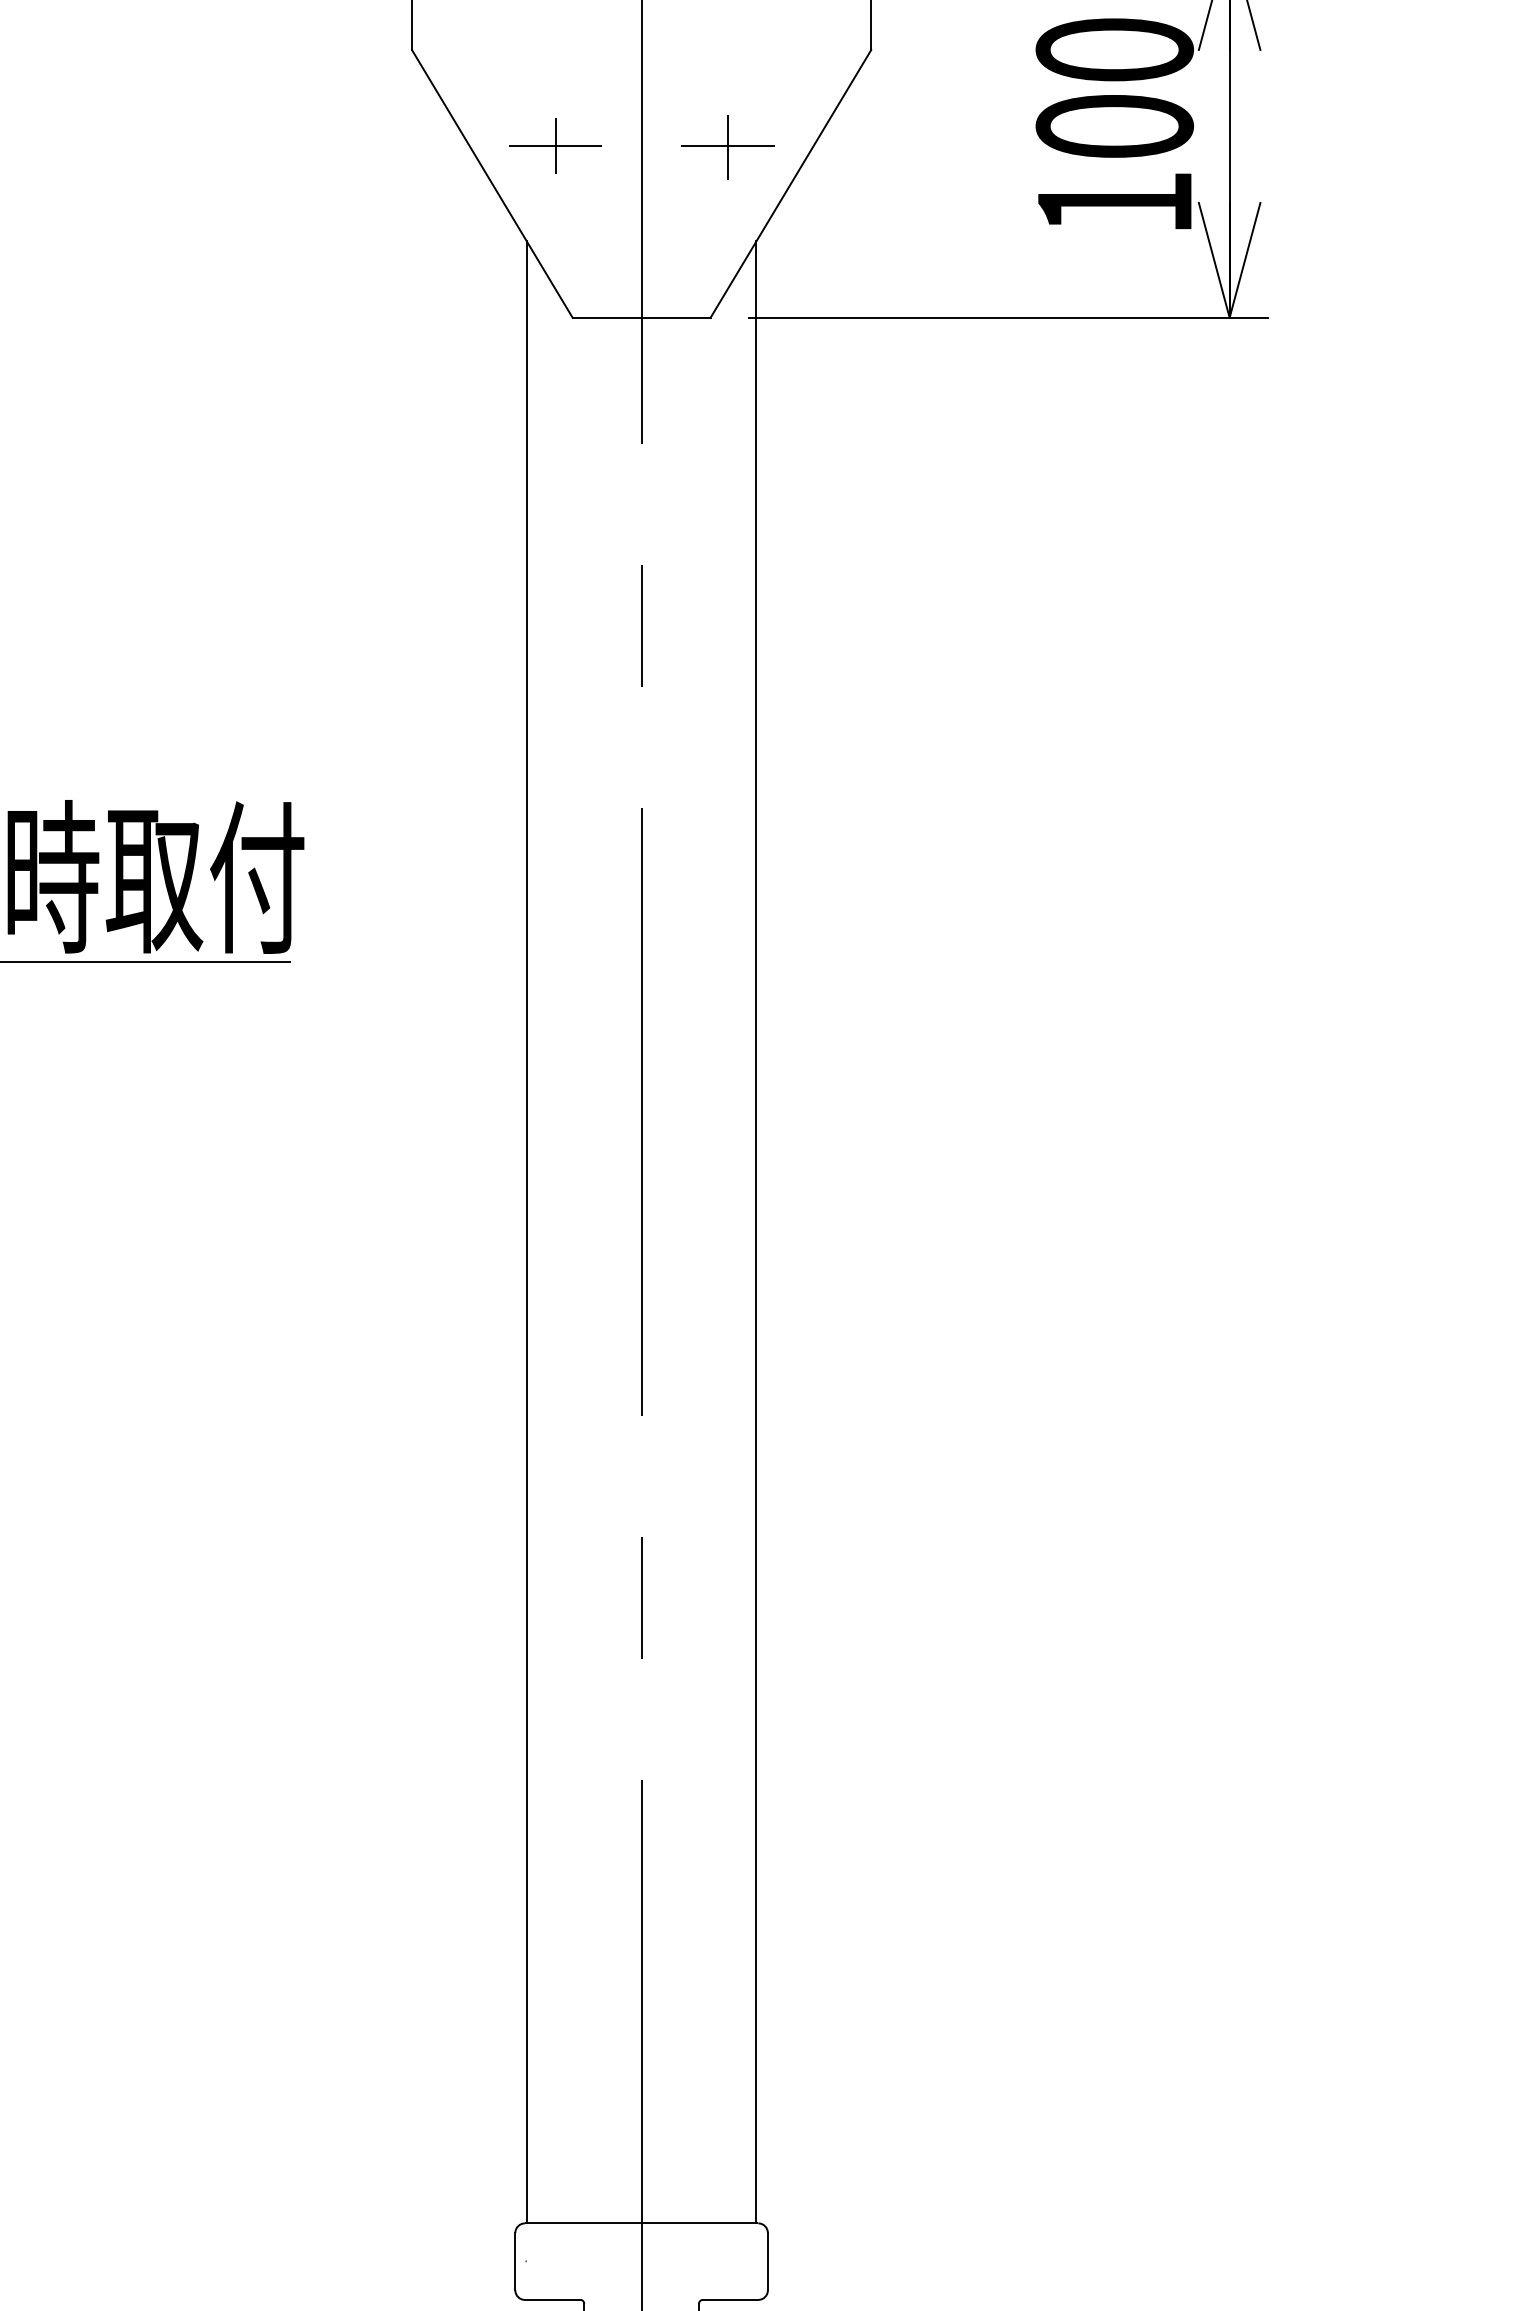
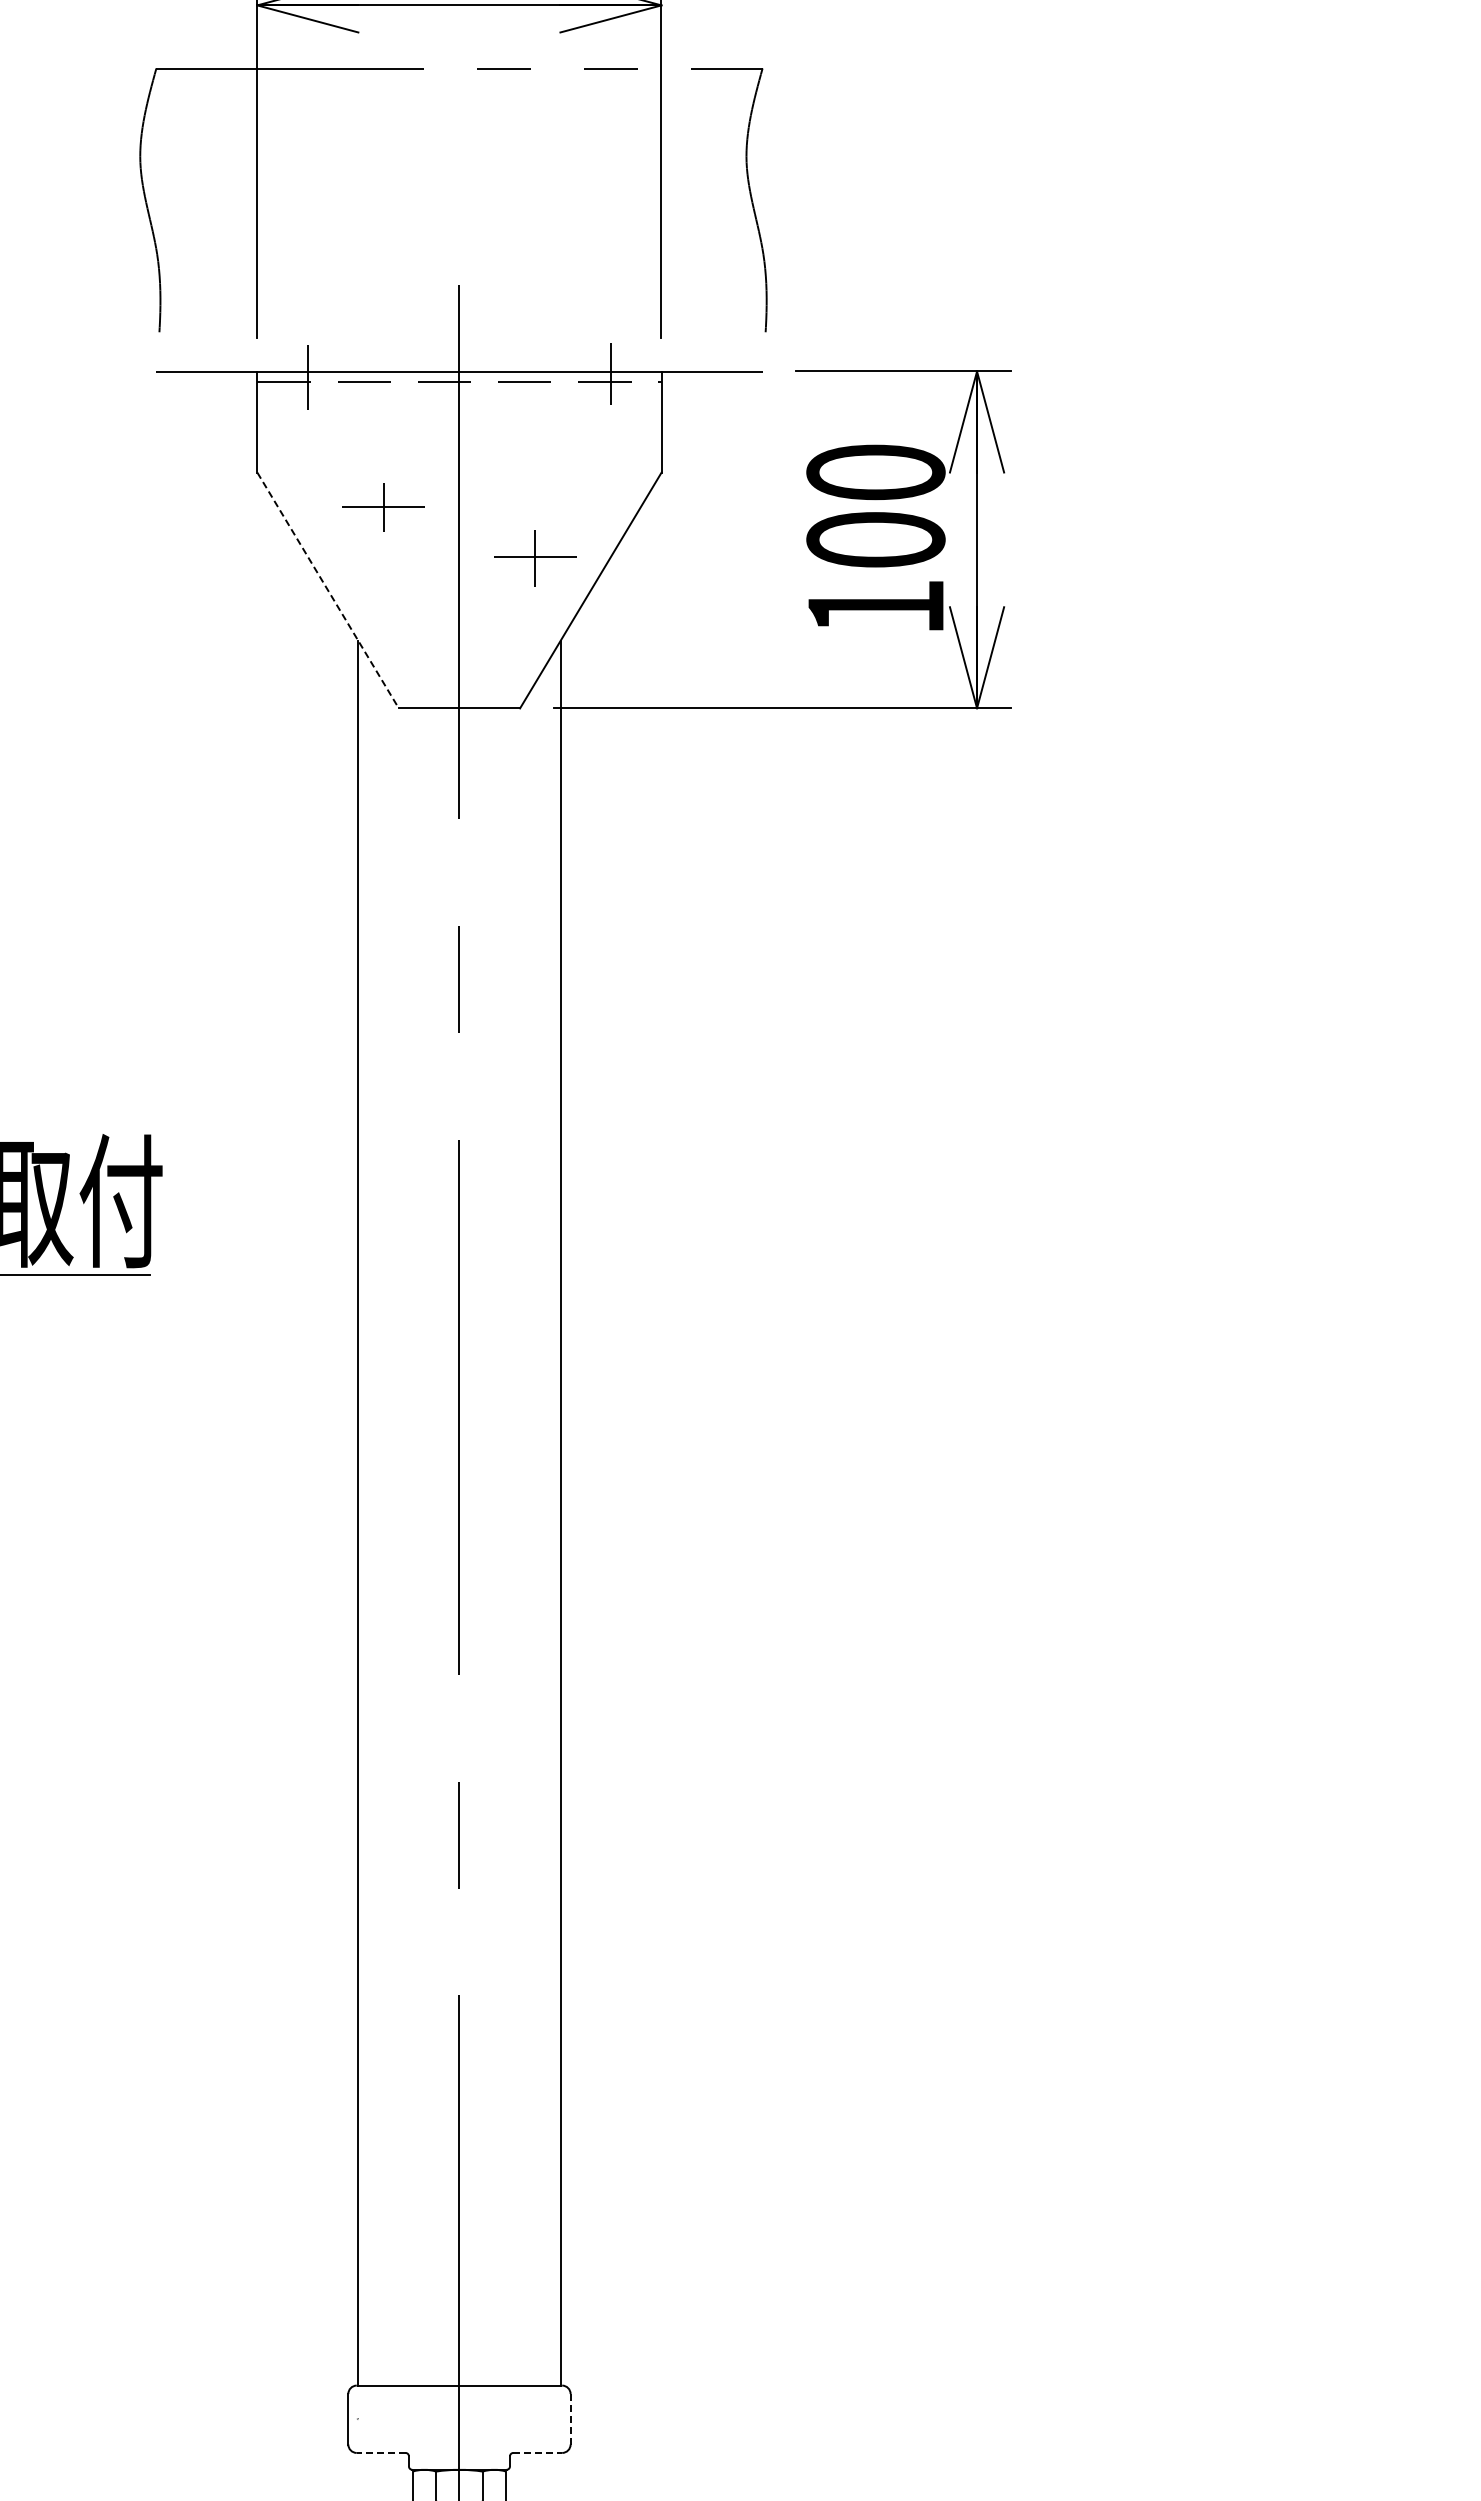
part: (555, 146) -> (383, 507), moved
line: (492, 183) -> (328, 590), solid -> dashed
line: (767, 2260) -> (570, 2418), solid -> dashed
line: (551, 2299) -> (380, 2452), solid -> dashed
line: (731, 2299) -> (538, 2452), solid -> dashed

